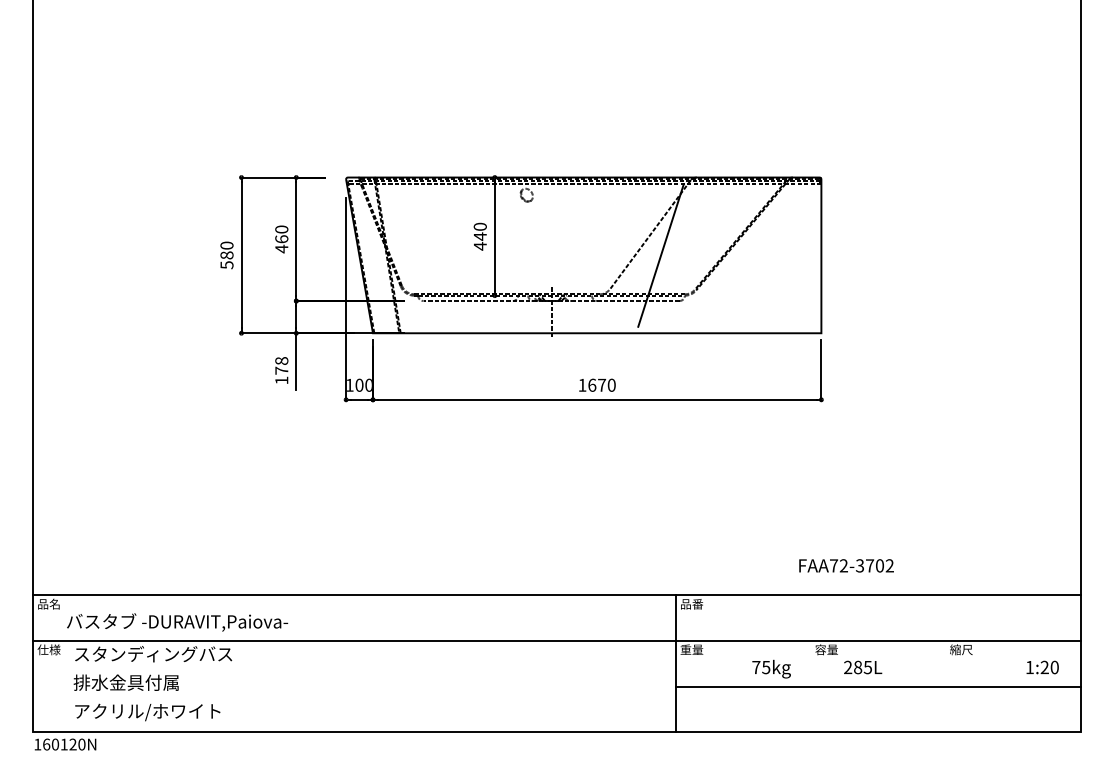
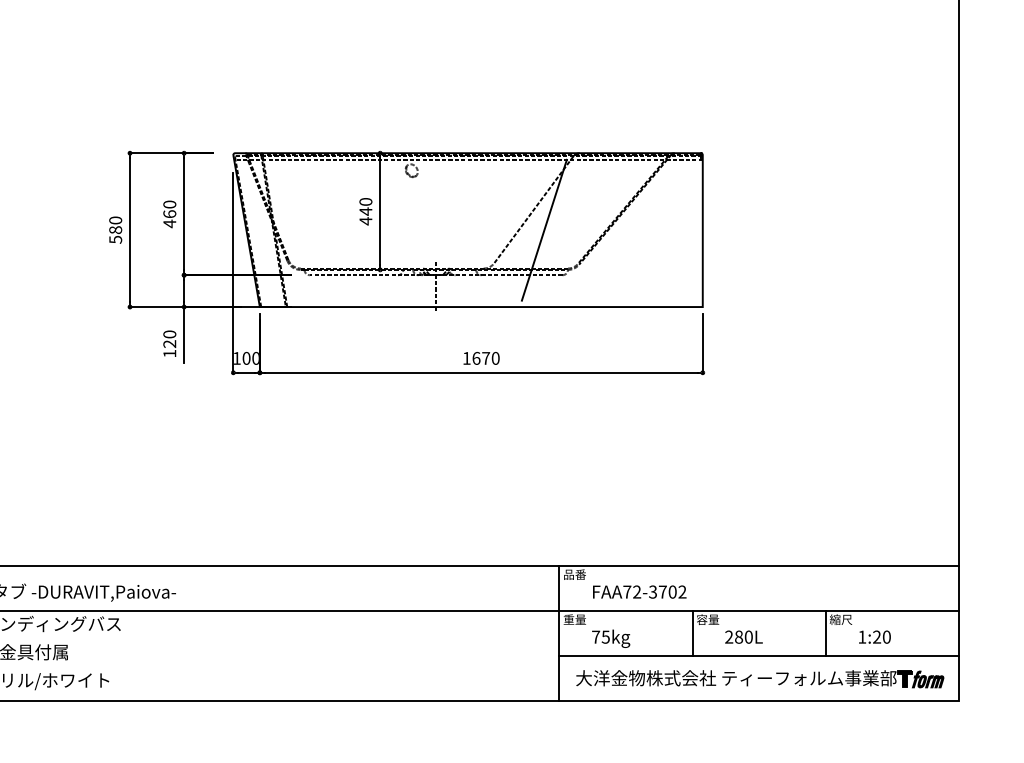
text: (281, 365) -> (169, 338), 178 -> 120
text: (846, 565) -> (639, 591), moved
line: (811, 663) -> (693, 633), added
line: (945, 663) -> (825, 633), added
text: (867, 667) -> (748, 637), 285L -> 280L
text: (1042, 667) -> (874, 637), moved
text: (771, 668) -> (611, 638), moved
part: (879, 710) -> (760, 679), added

